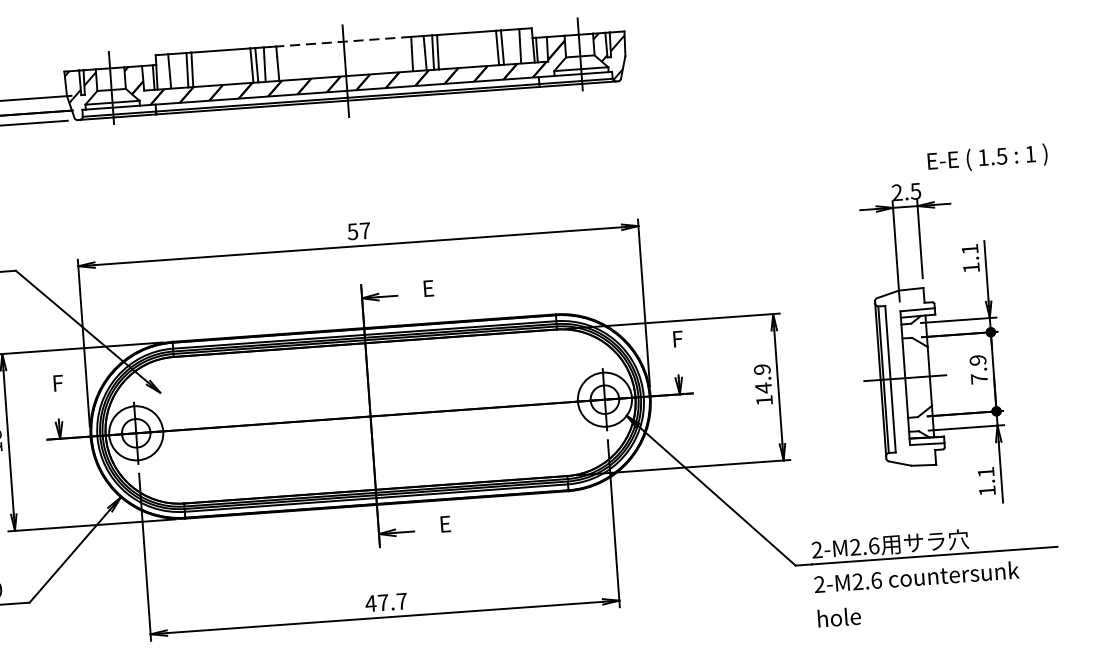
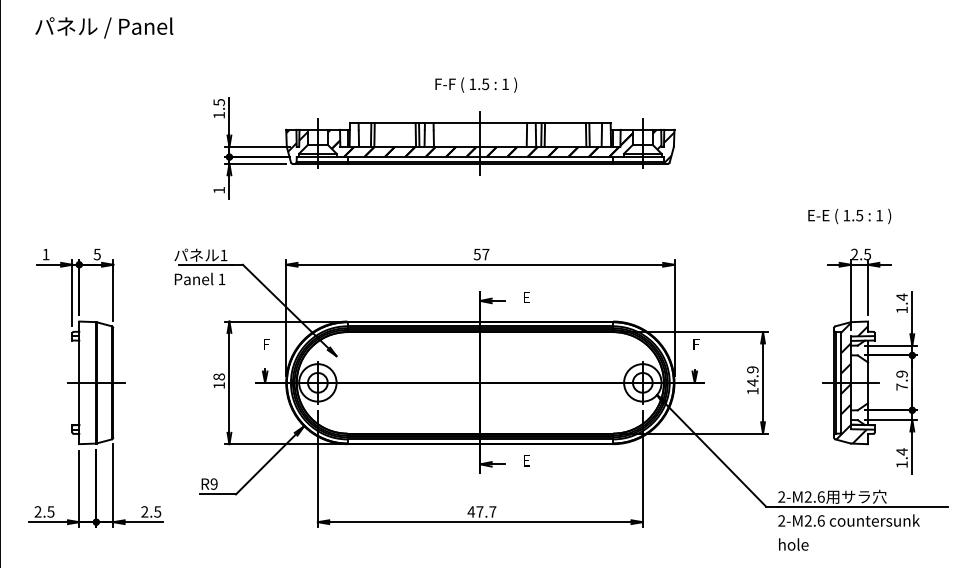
line: (343, 42) -> (480, 123), dashed -> solid
text: (987, 158) -> (849, 216), moved
text: (969, 248) -> (901, 296), 1.1 -> 1.4
hatch: (907, 377) -> (852, 382), added
text: (985, 471) -> (901, 451), 1.1 -> 1.4

